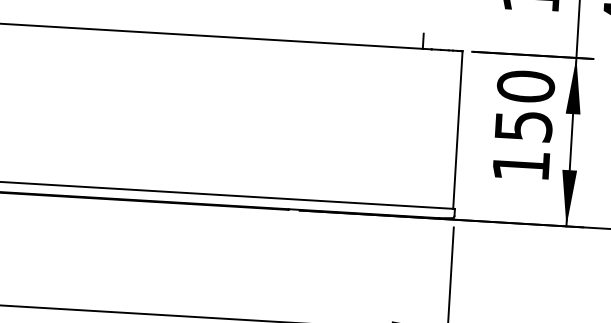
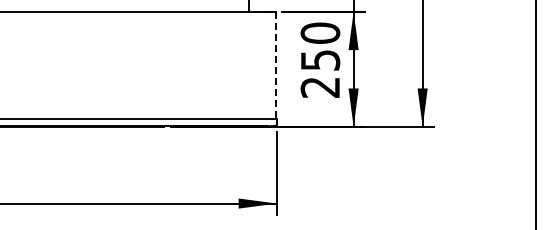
line: (457, 129) -> (275, 65), solid -> dashed
text: (519, 165) -> (319, 87), 150 -> 250

